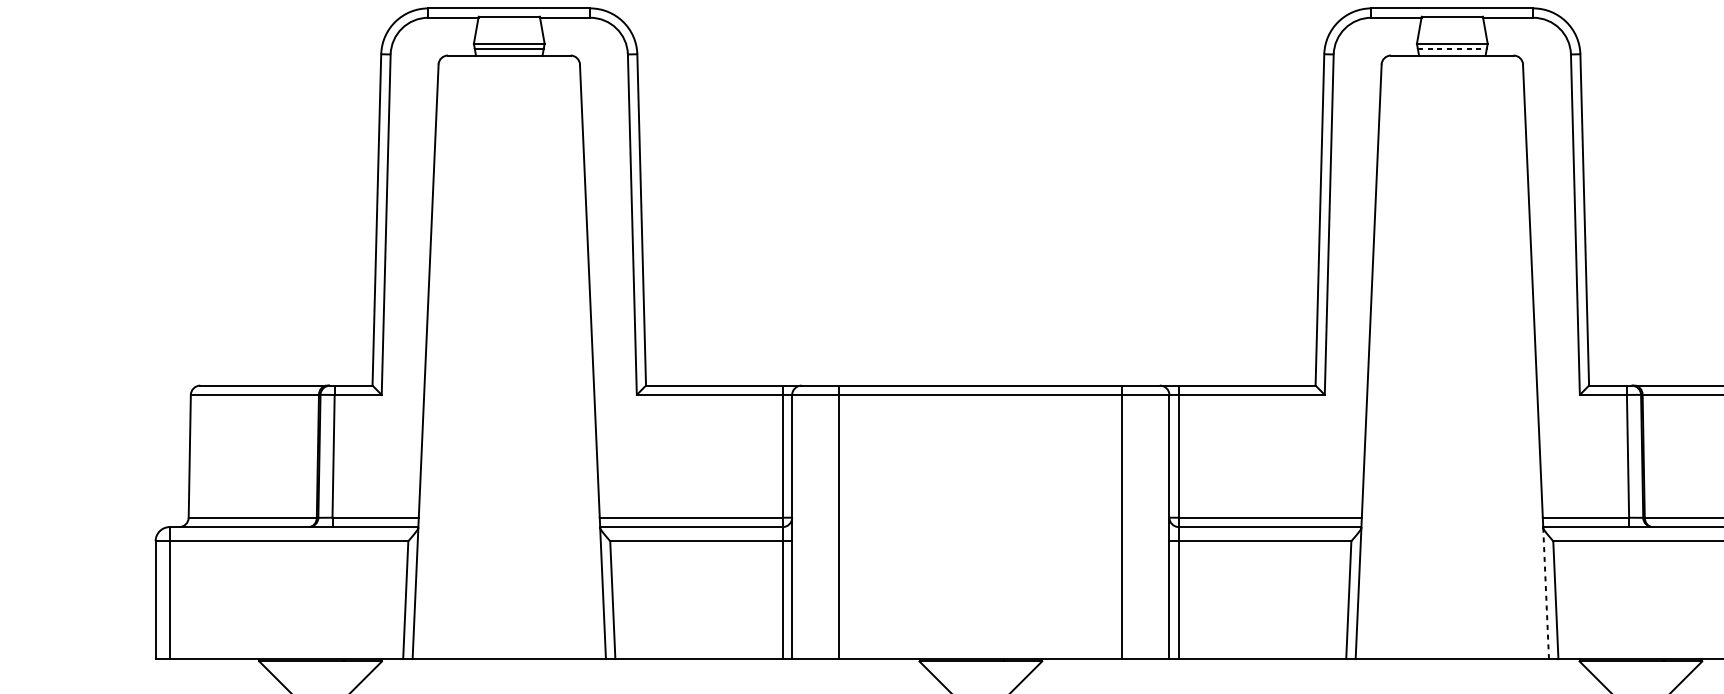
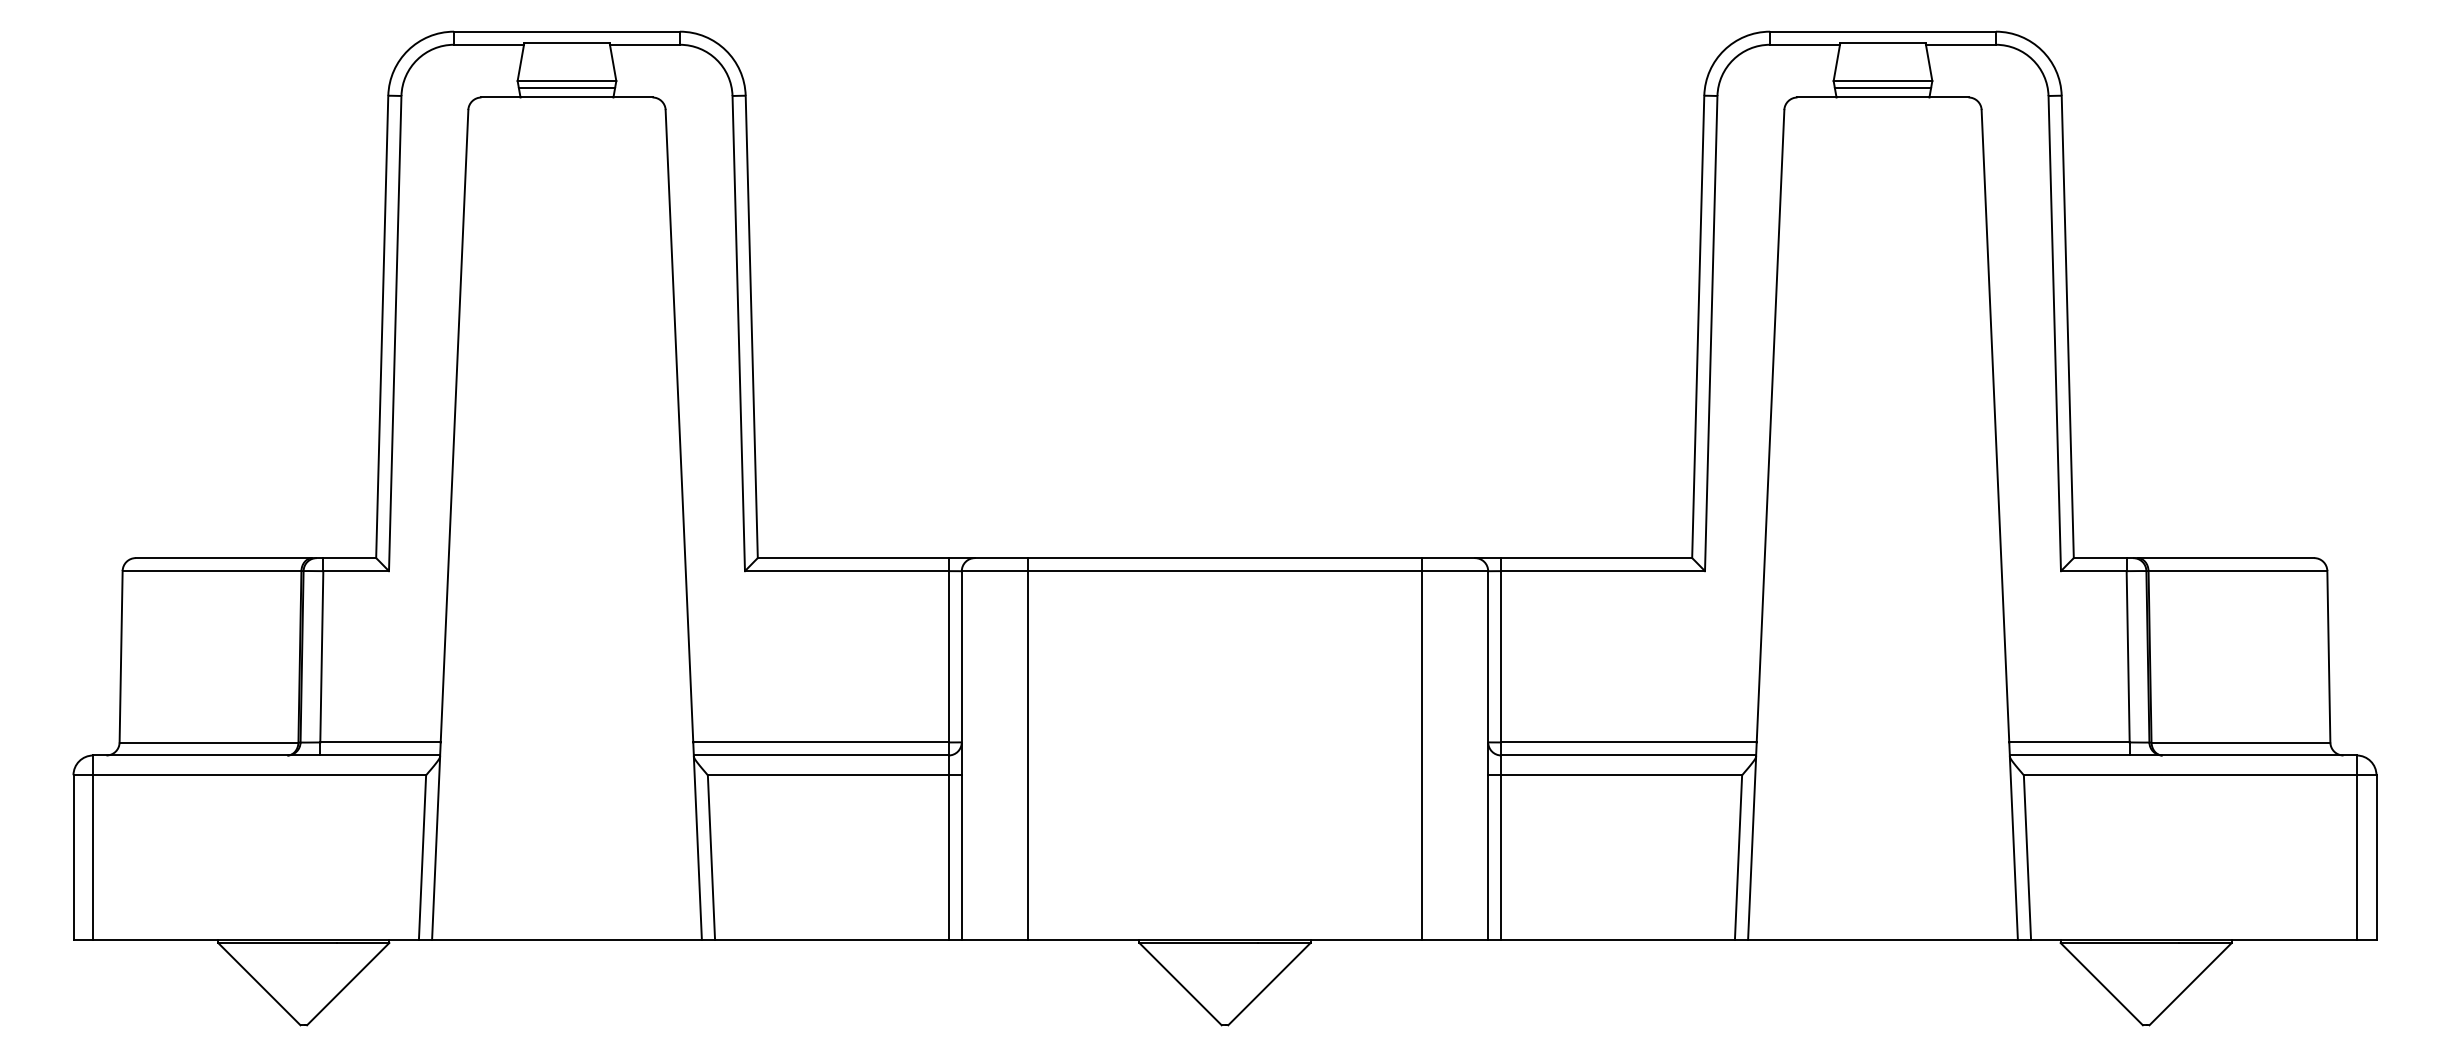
line: (1452, 49) -> (1883, 88), dashed -> solid
line: (1545, 593) -> (2013, 848), dashed -> solid

